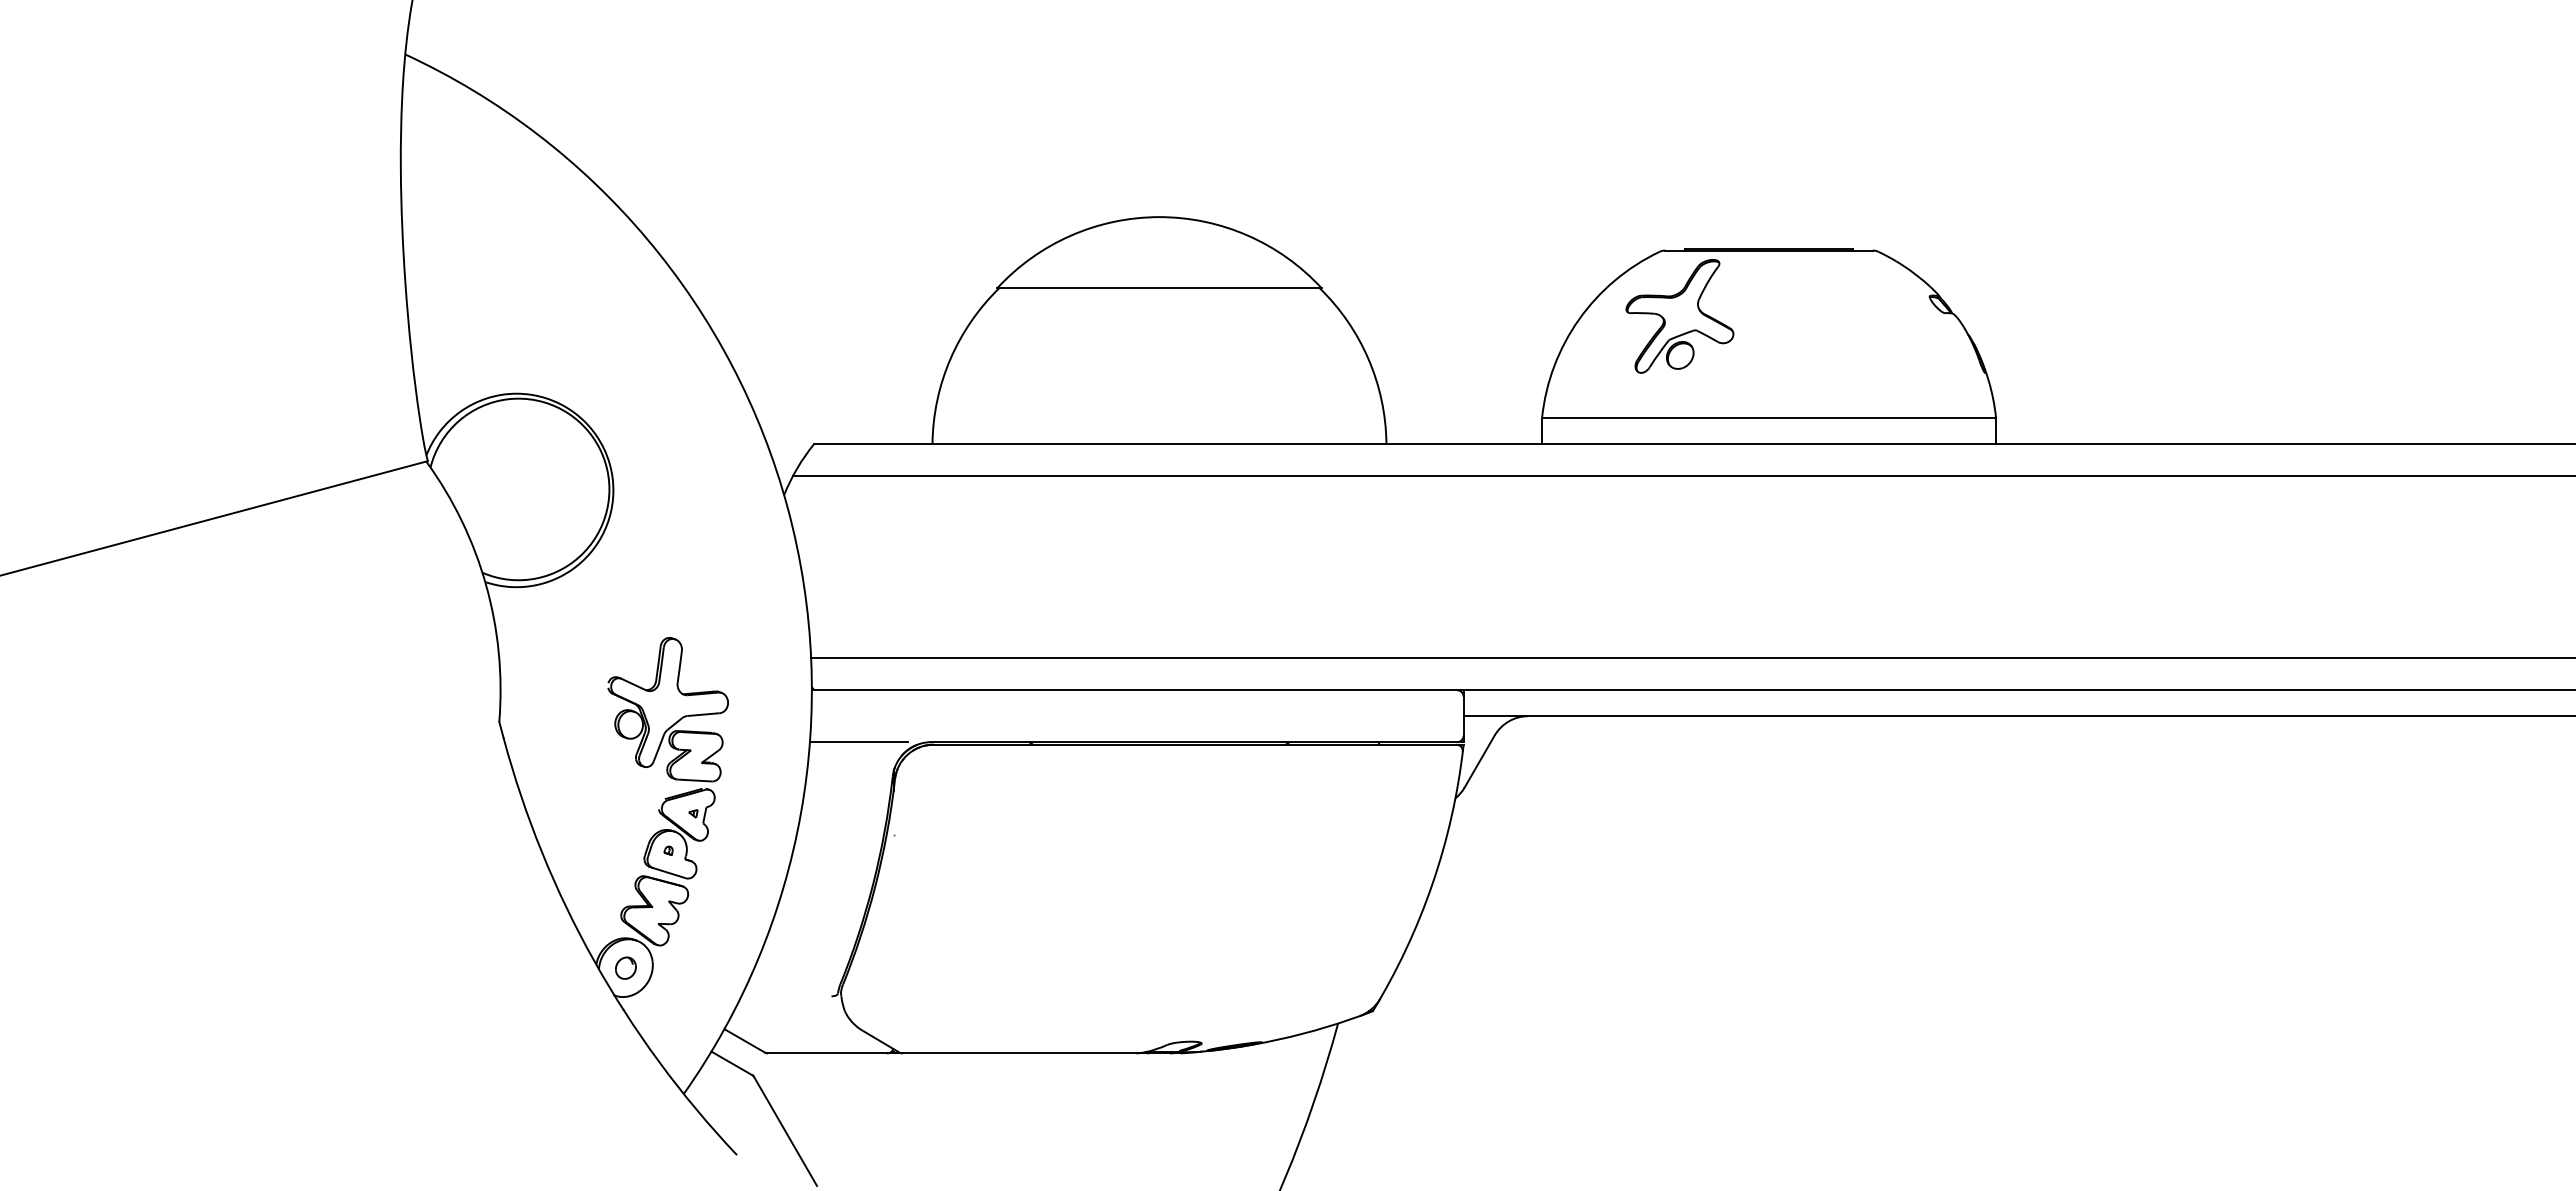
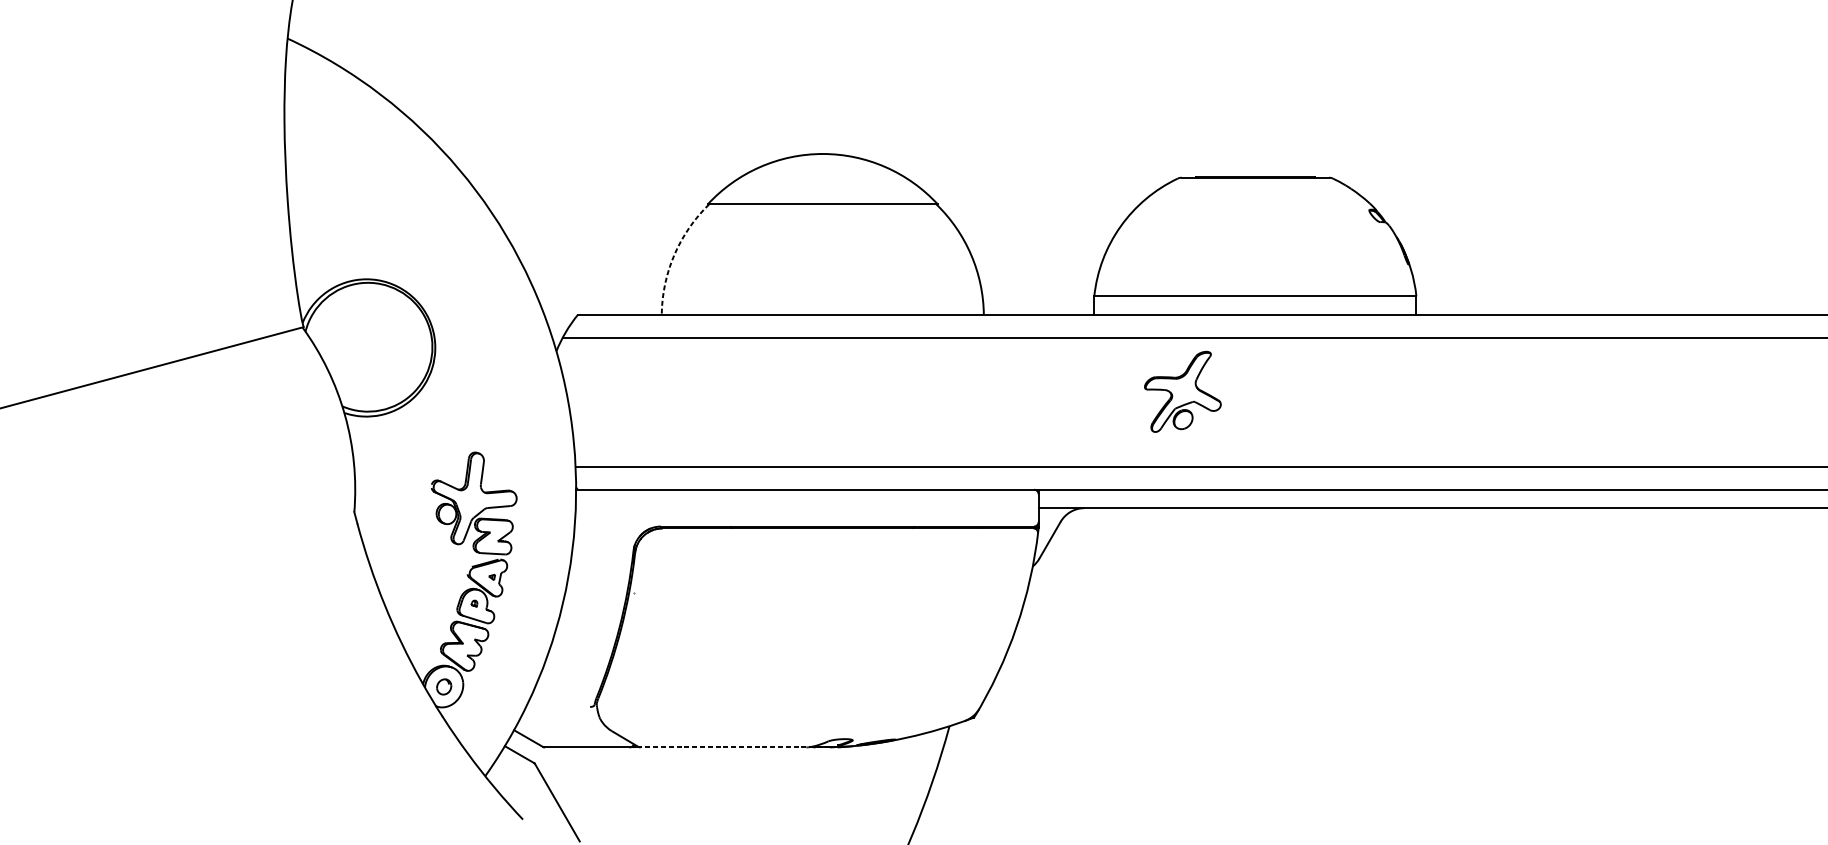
part: (1679, 316) -> (1182, 391), moved
arc: (950, 359) -> (674, 255), solid -> dashed
line: (858, 742) -> (609, 526), removed
line: (1041, 1053) -> (739, 747), solid -> dashed

